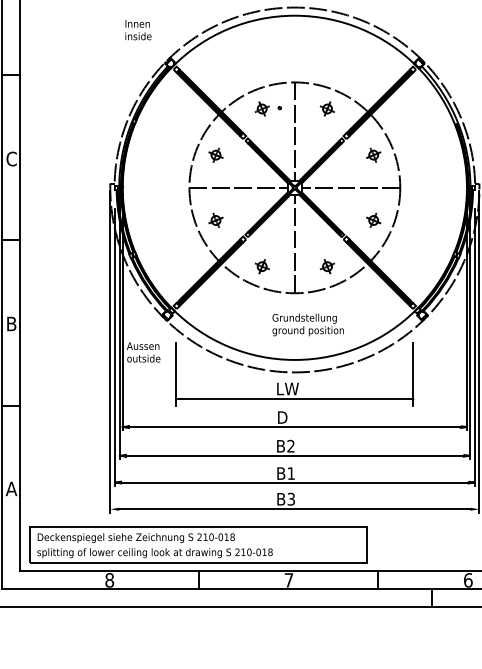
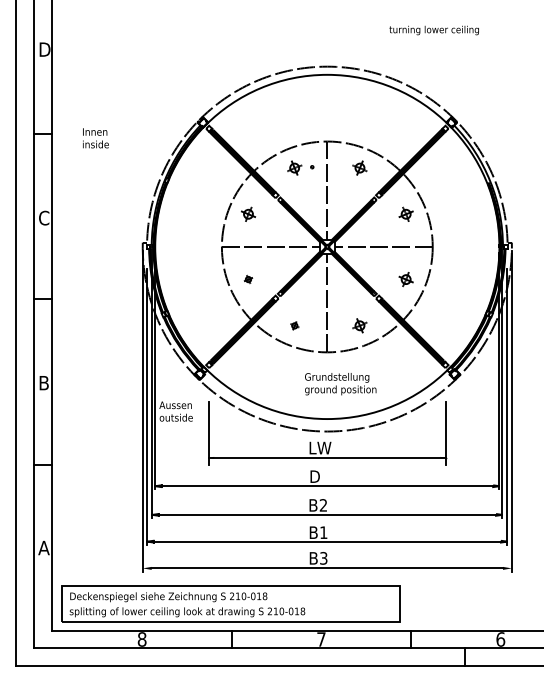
text: (138, 30) -> (95, 138), moved
part: (216, 220) -> (248, 279), size x0.6
part: (262, 266) -> (294, 325), size x0.6

